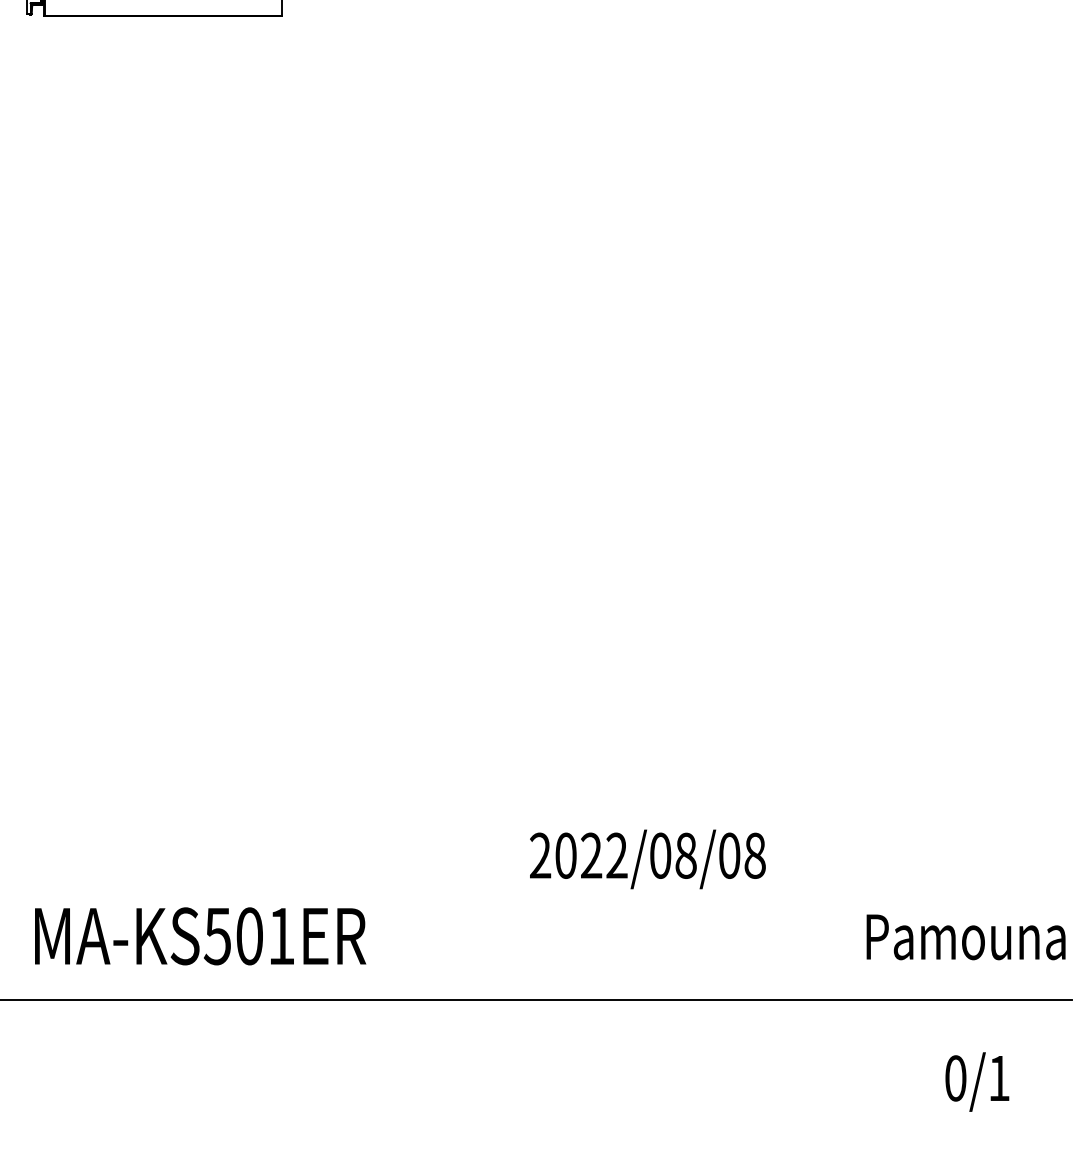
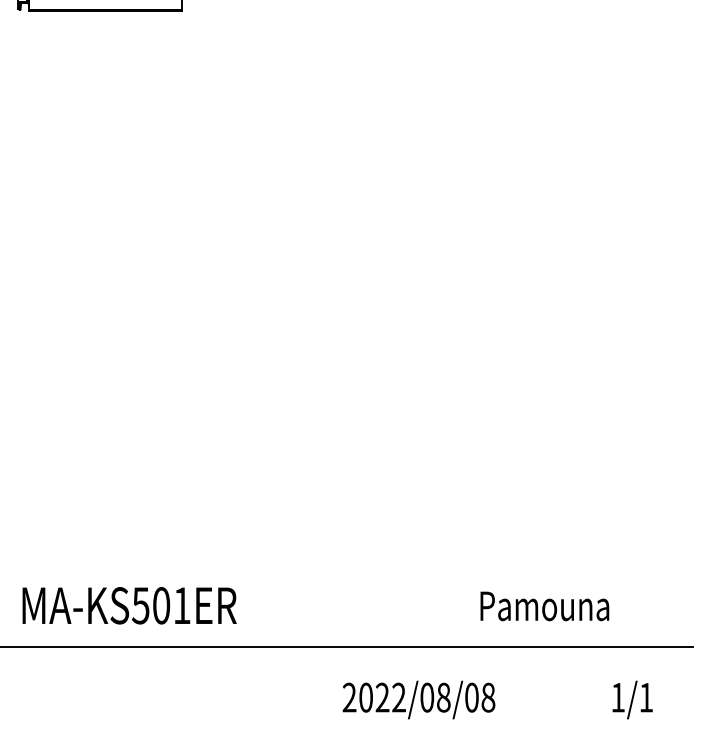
text: (647, 858) -> (418, 699), moved
text: (965, 937) -> (544, 606), moved
text: (954, 1078) -> (617, 697), 0/1 -> 1/1

